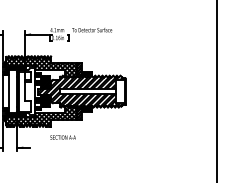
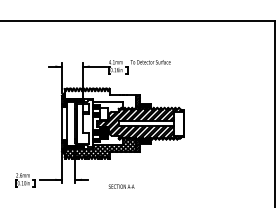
hatch: (40, 66) -> (99, 98), removed
hatch: (44, 82) -> (103, 114), removed
text: (62, 137) -> (121, 186), moved

